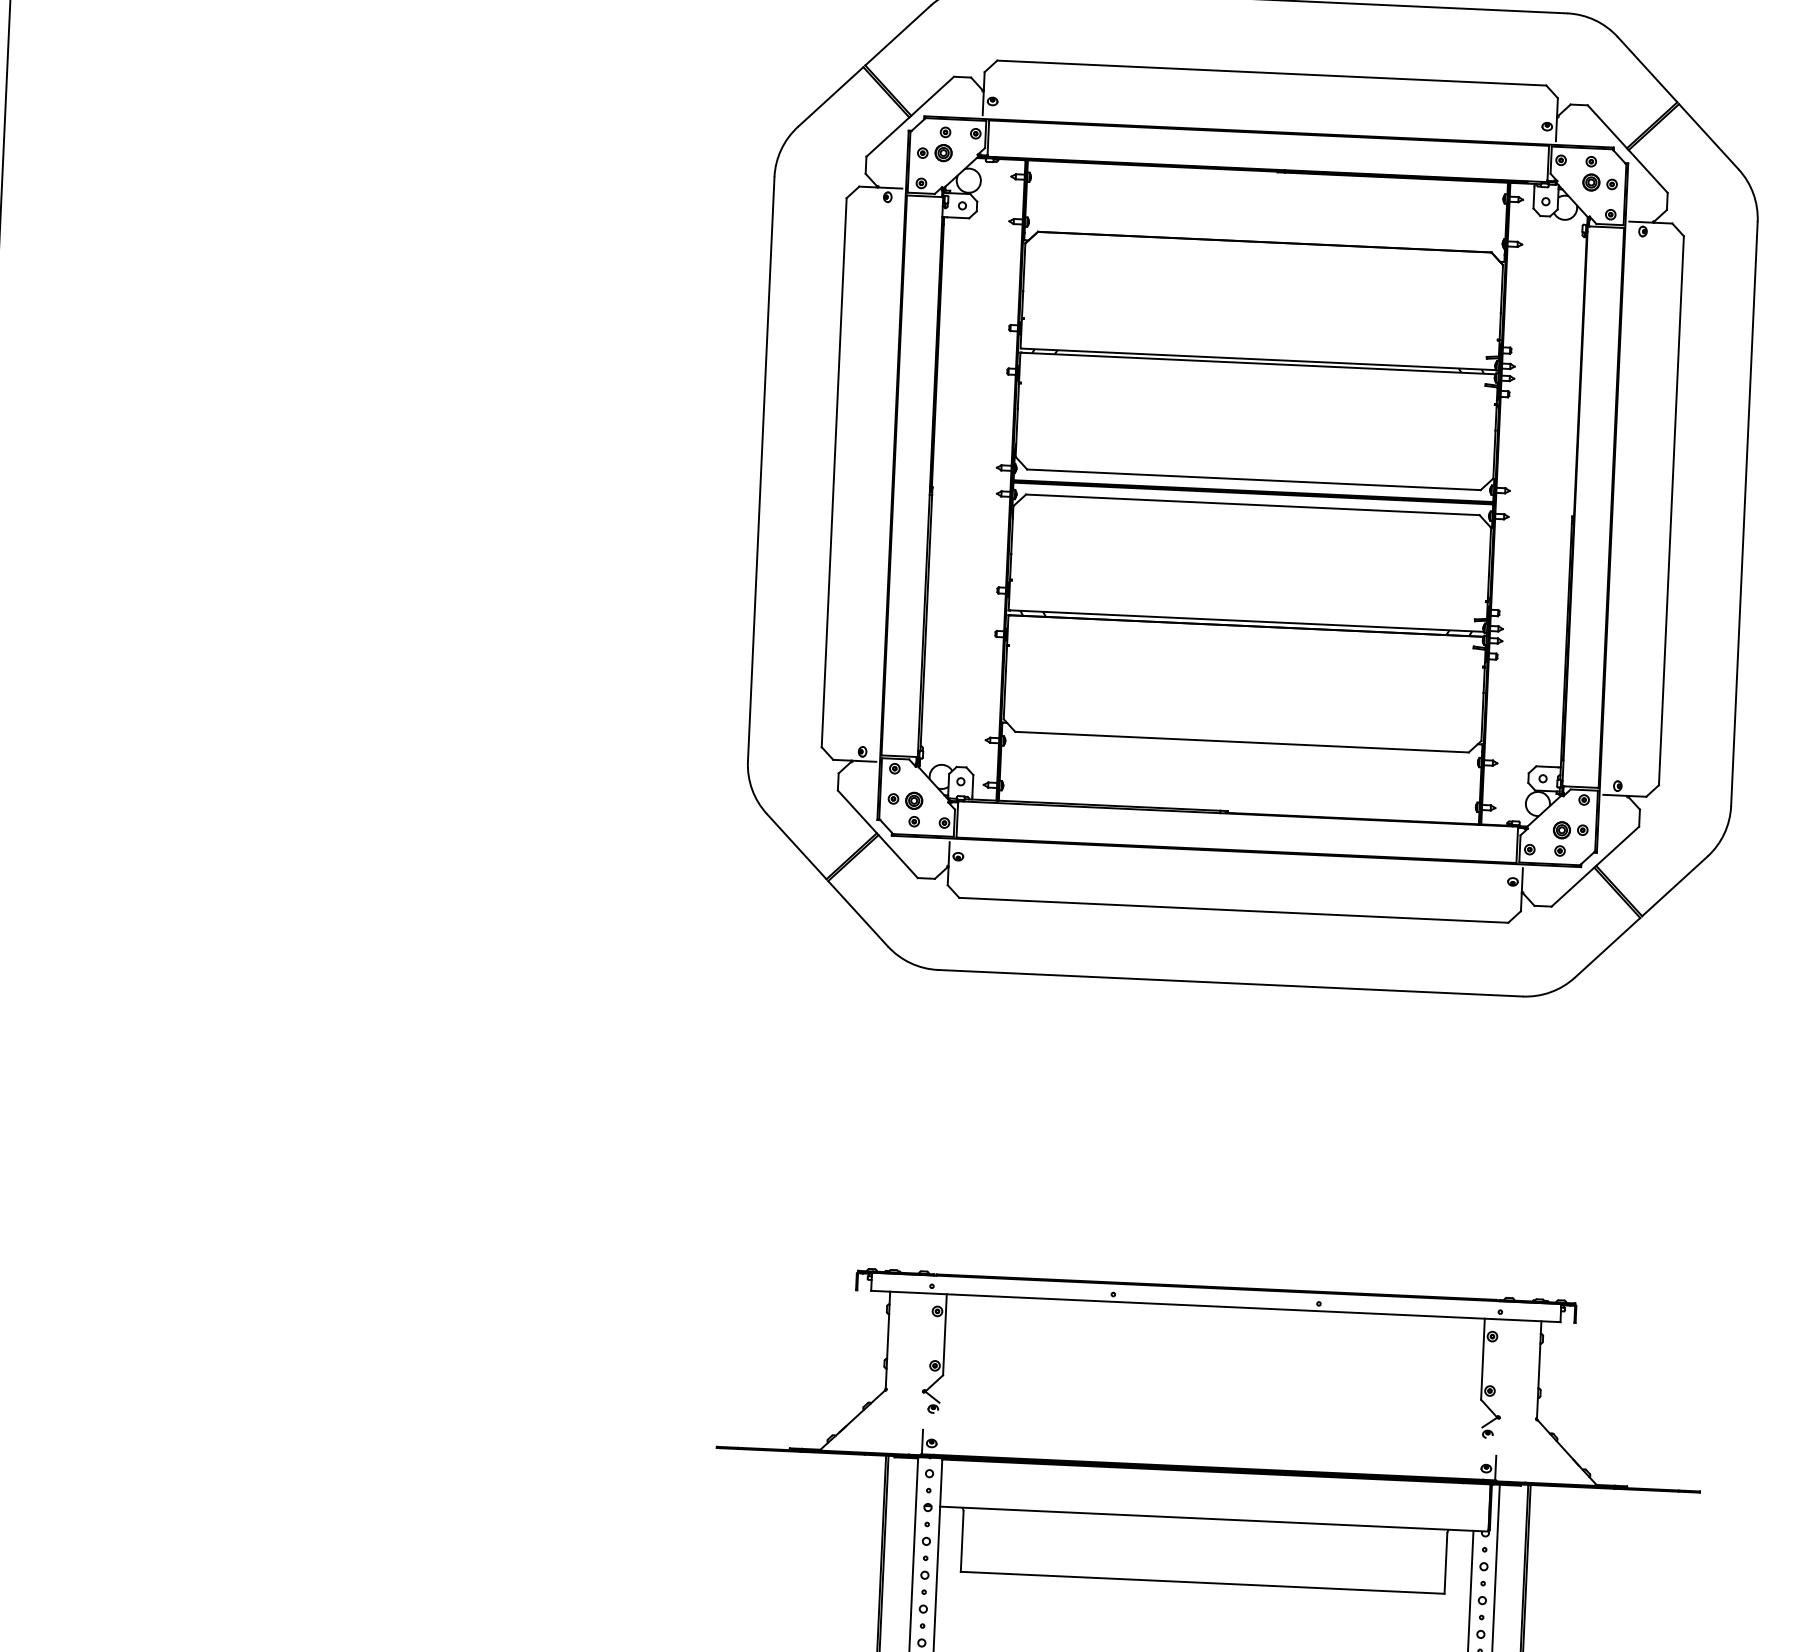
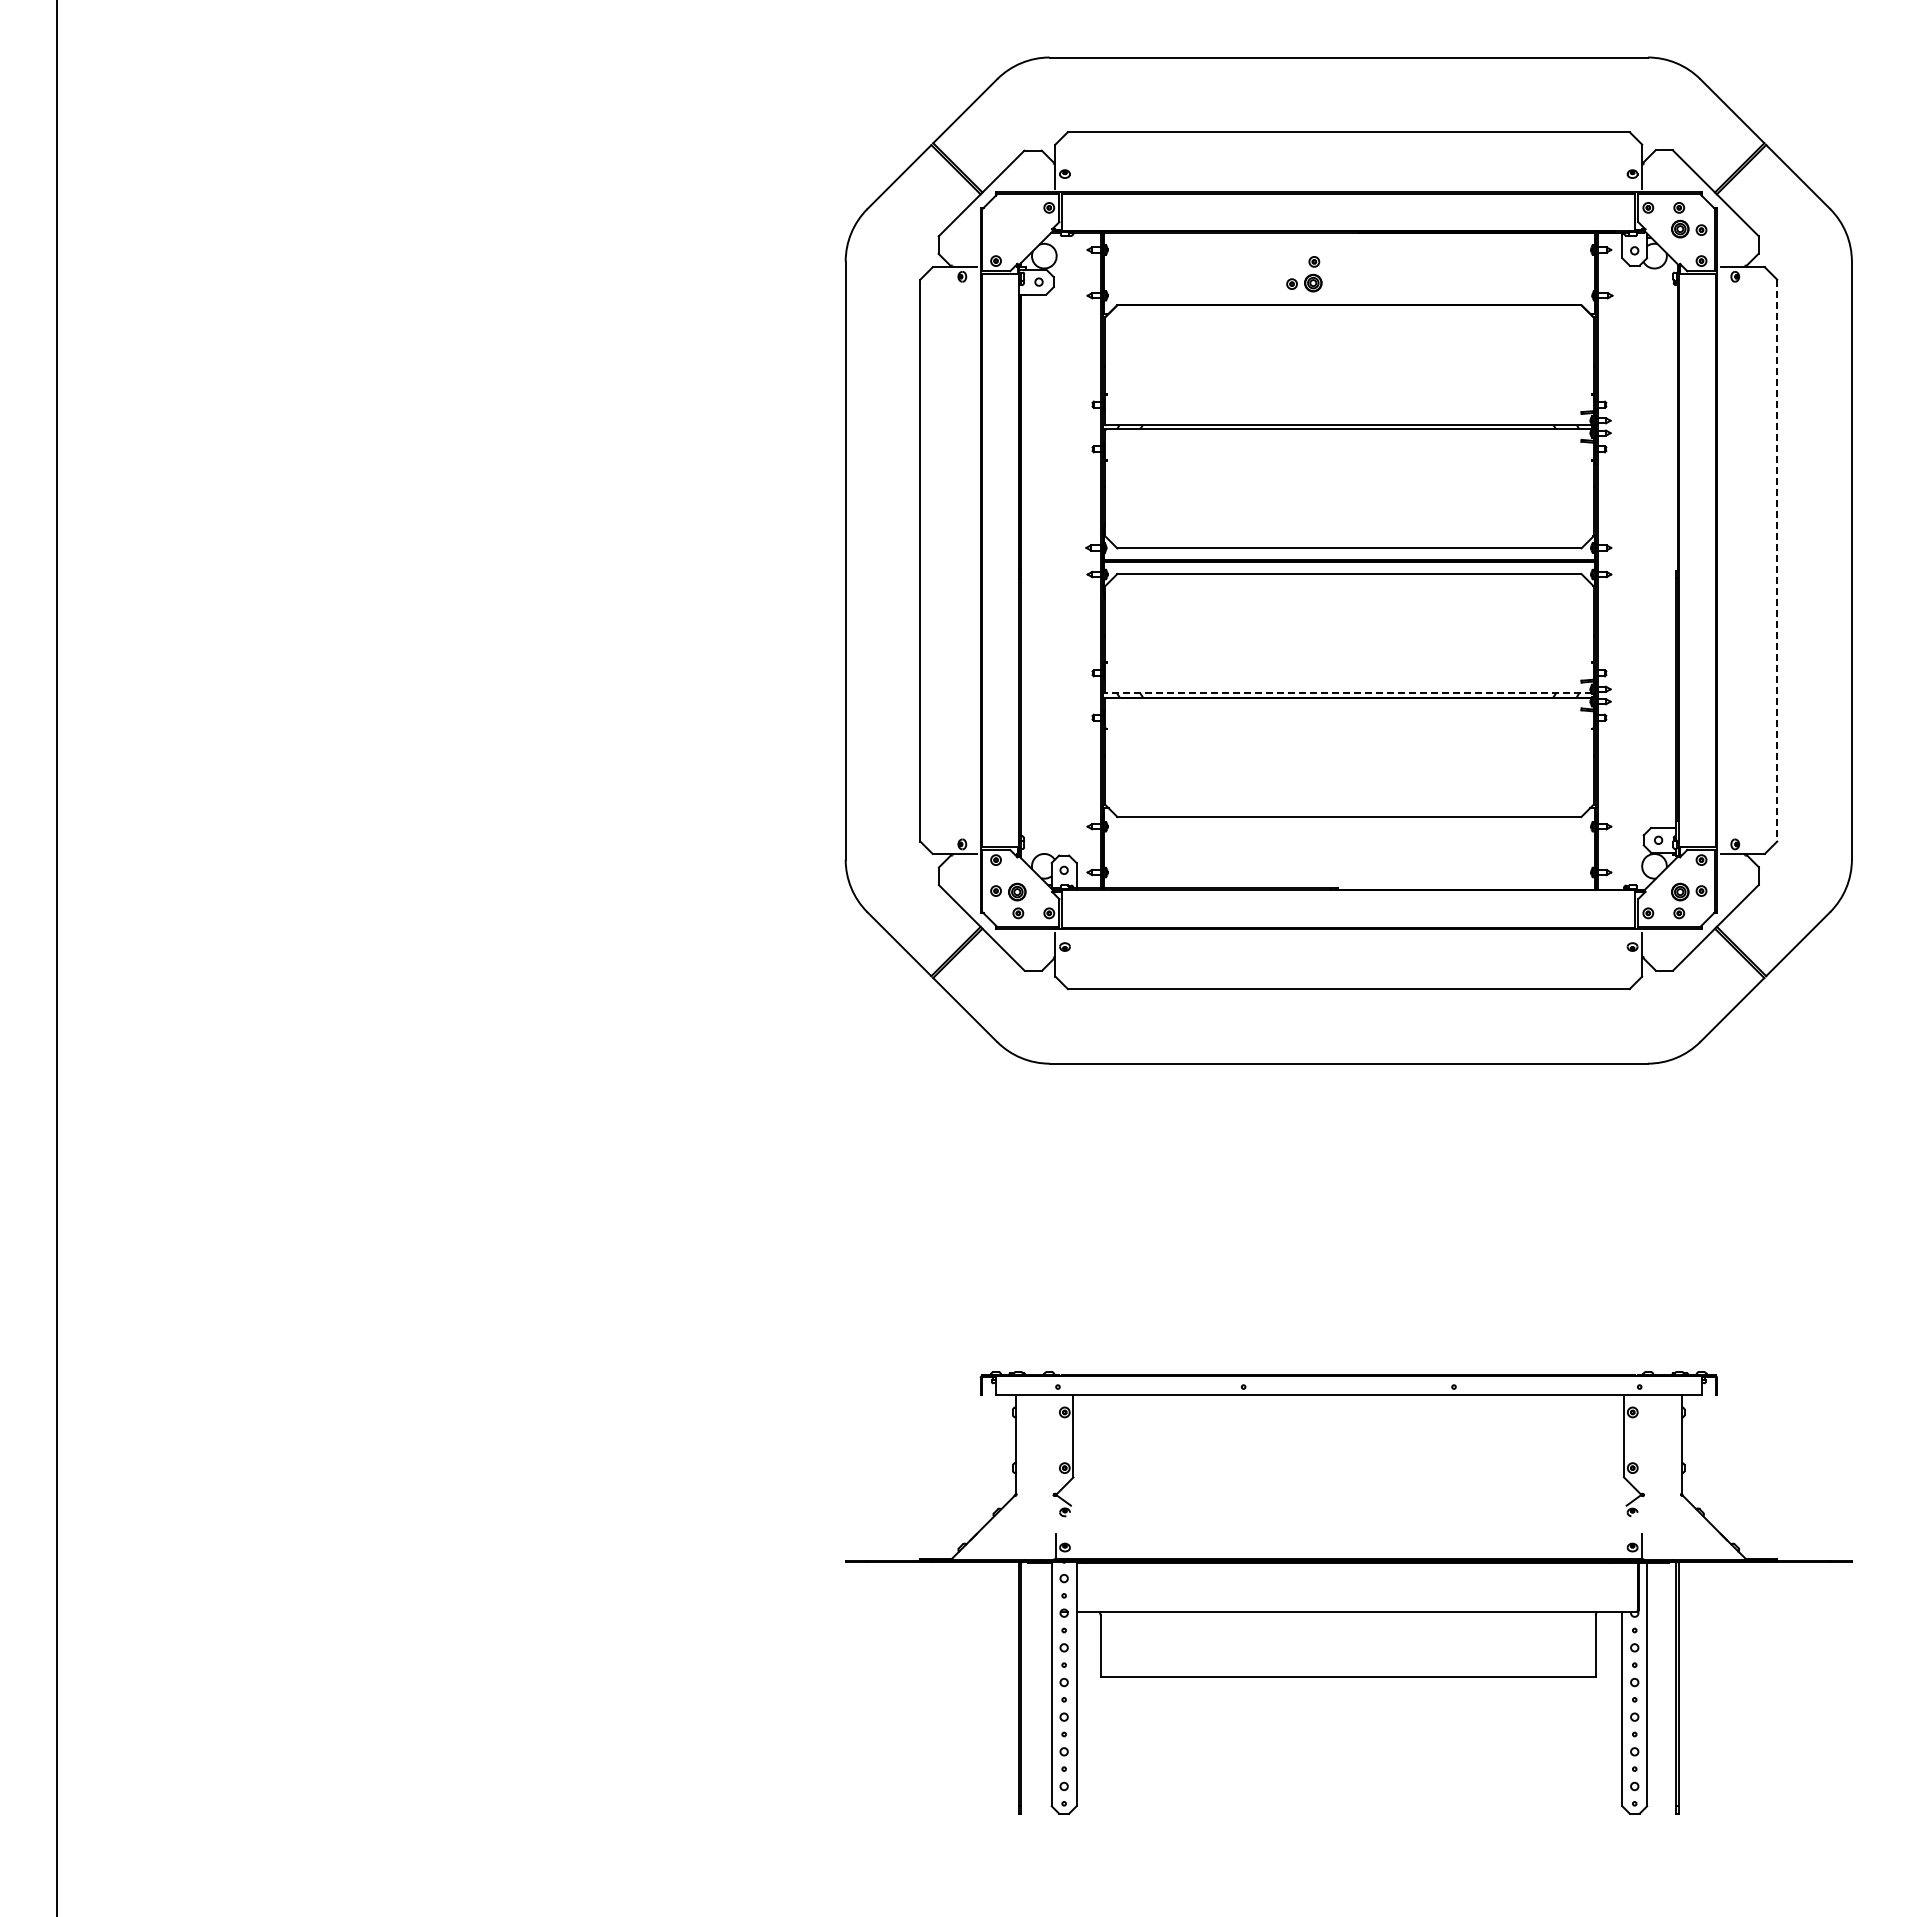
part: (935, 144) -> (1304, 274), moved
line: (1671, 510) -> (1777, 560), solid -> dashed
line: (1246, 621) -> (1348, 693), solid -> dashed

